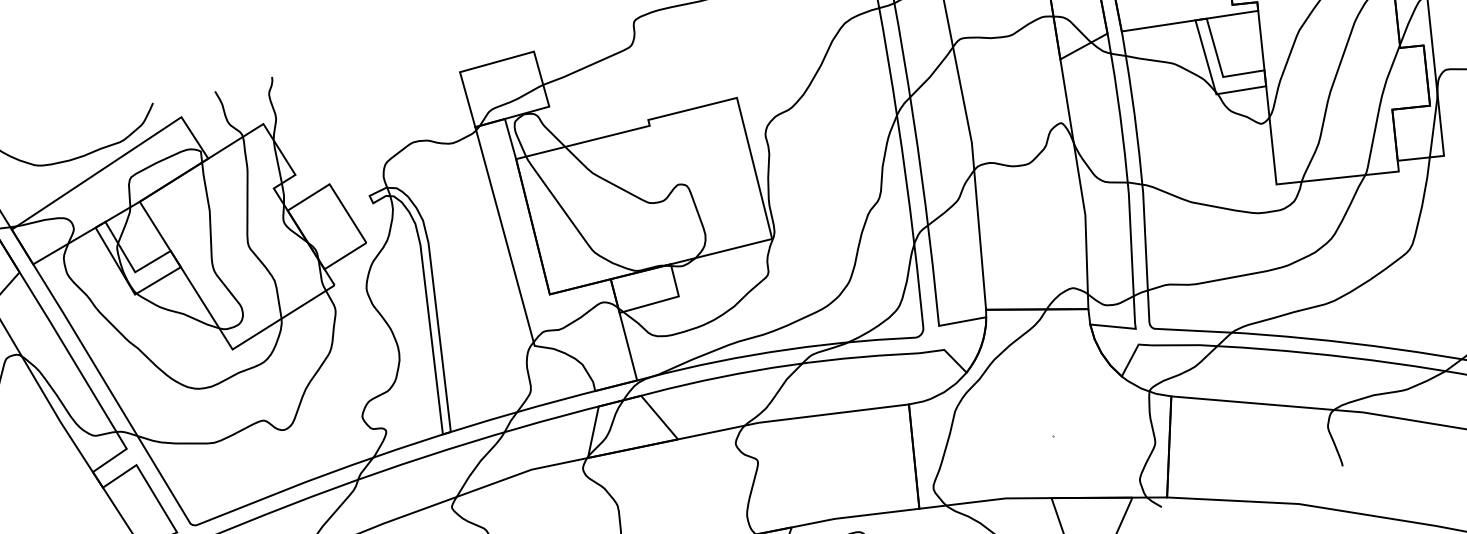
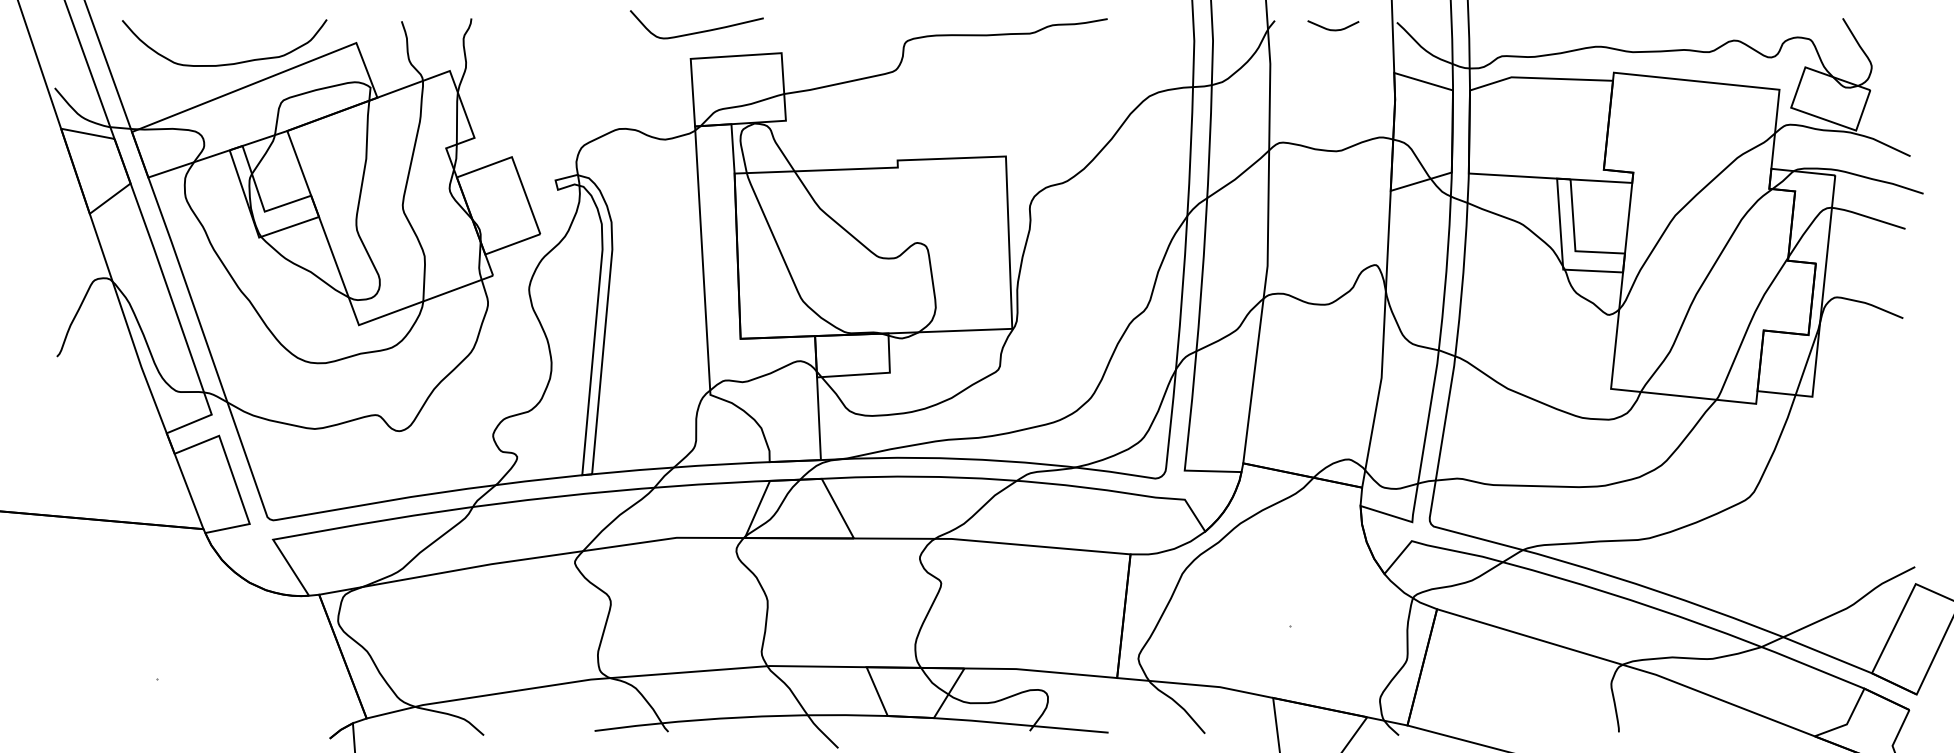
curve: (461, 48) -> (698, 31), added

